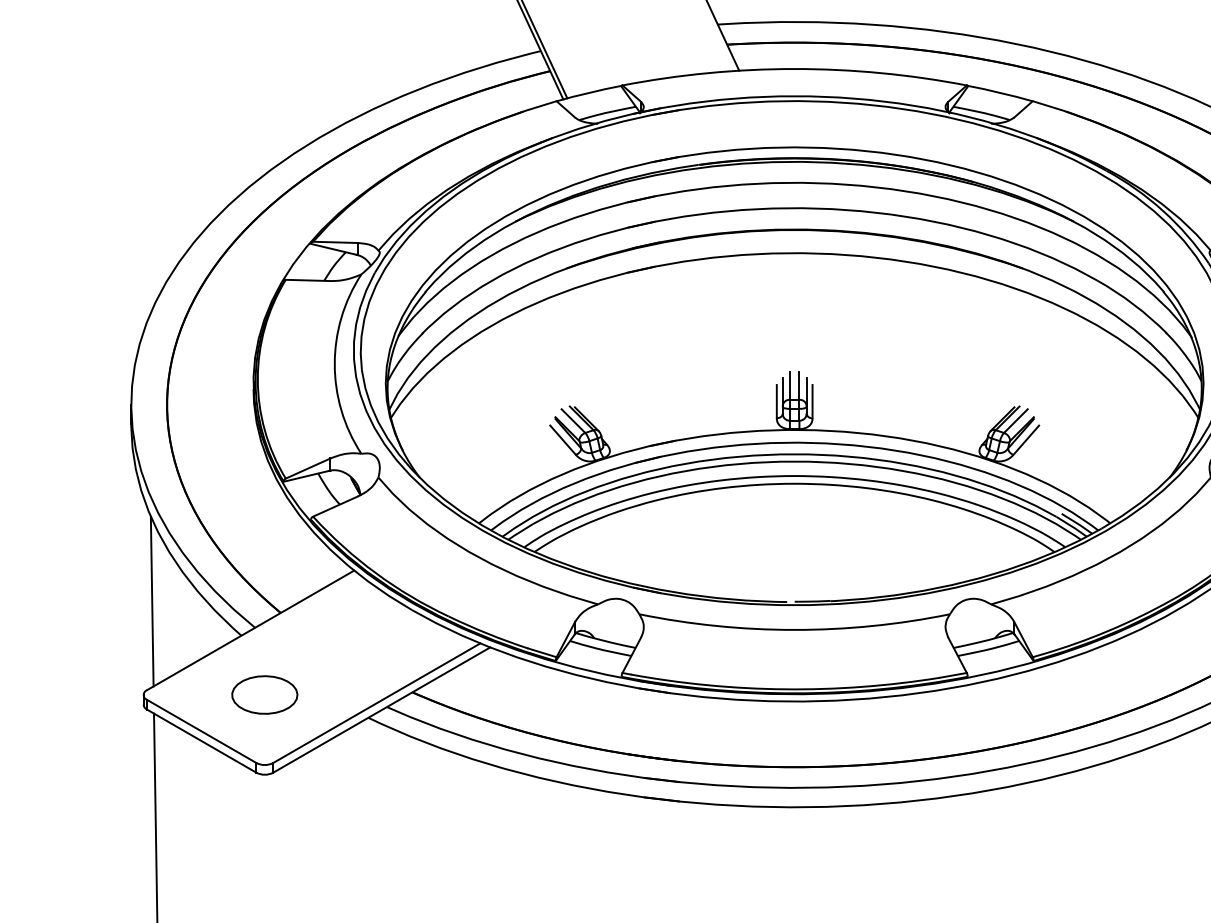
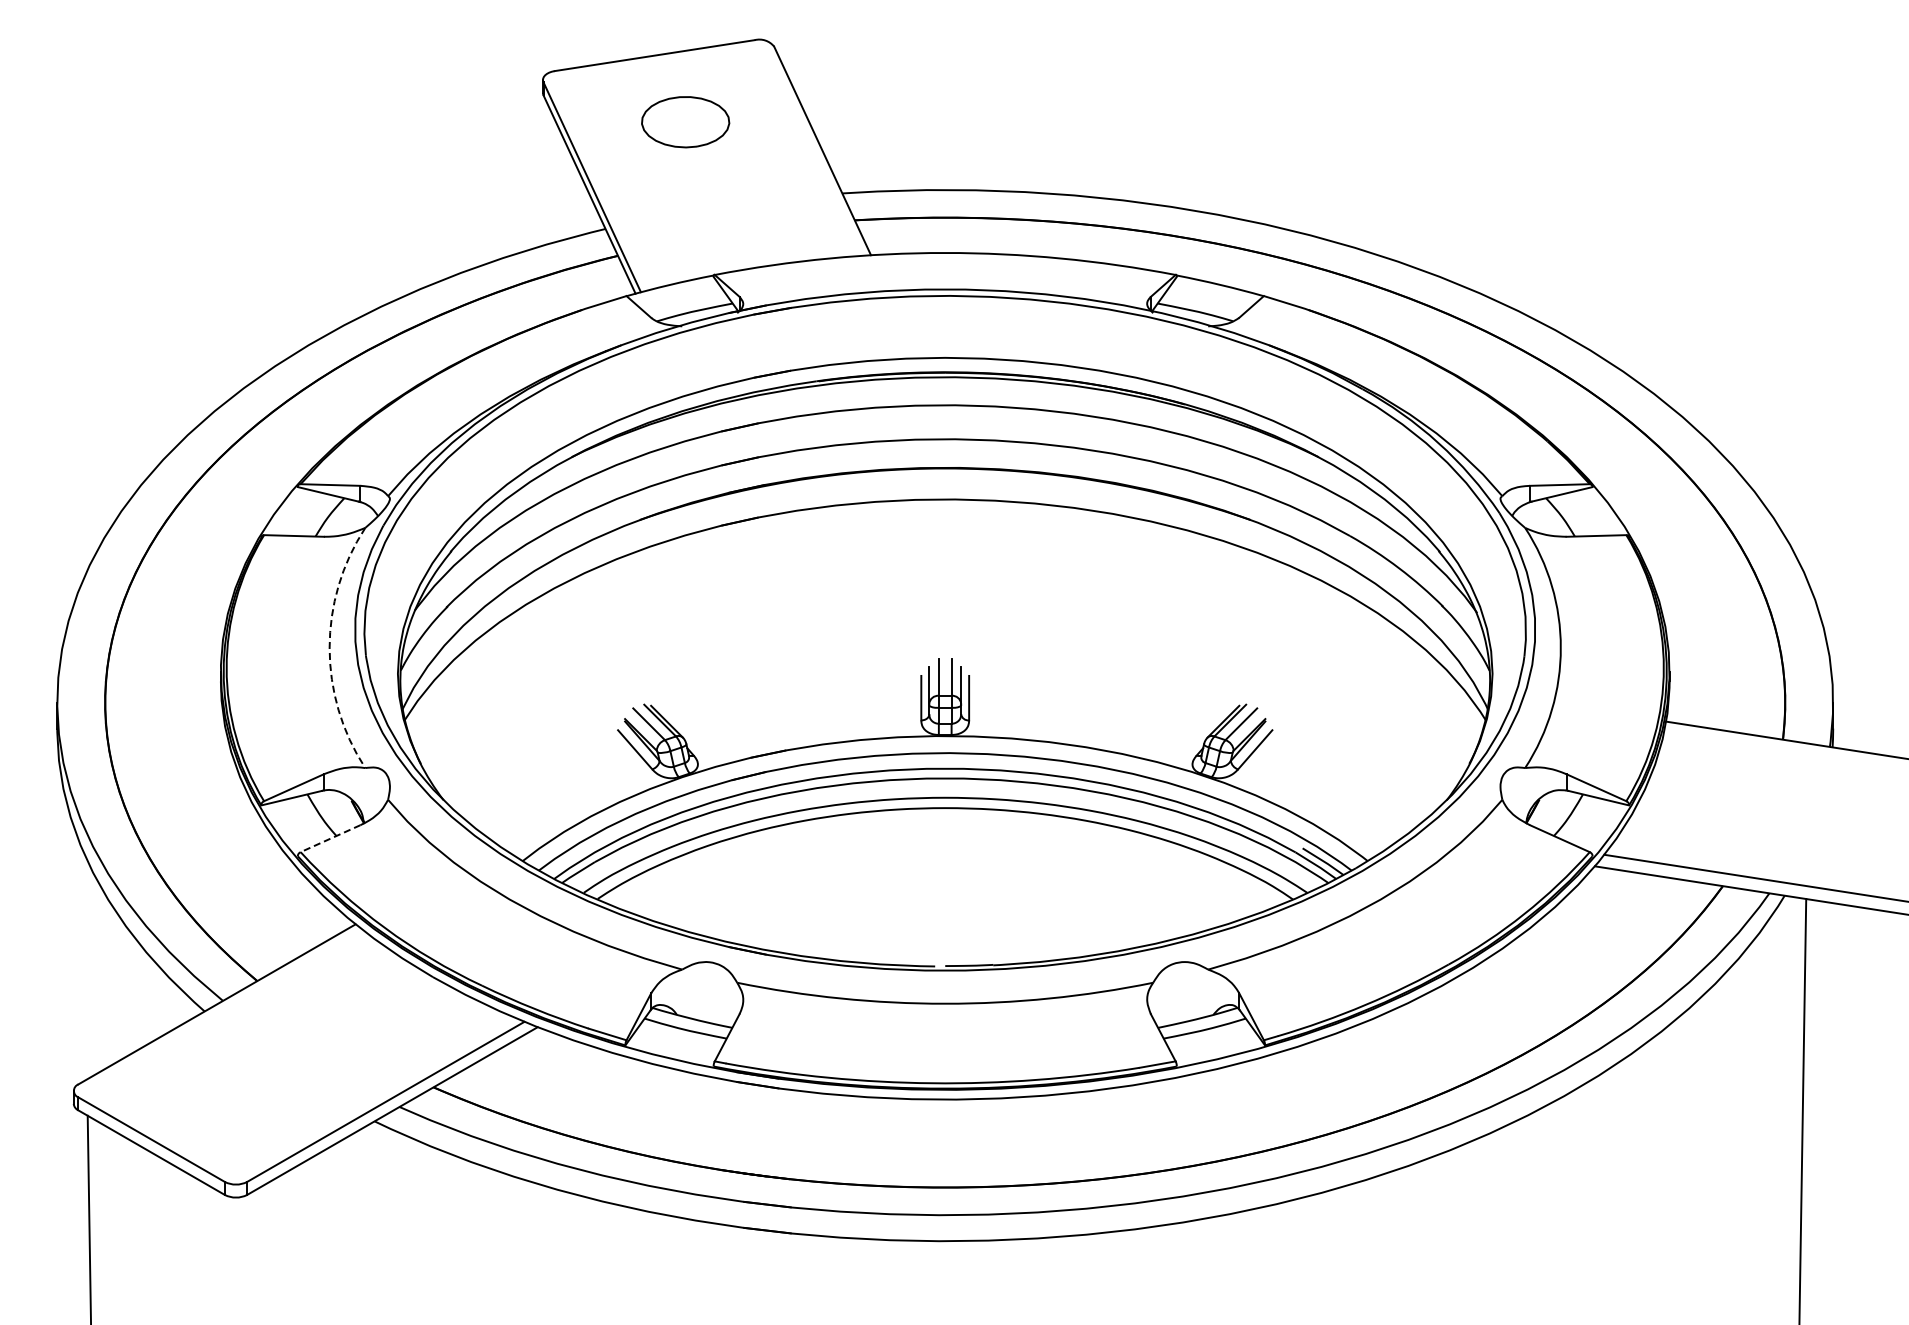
arc: (334, 363) -> (329, 647), solid -> dashed
line: (335, 506) -> (330, 838), solid -> dashed
line: (152, 601) -> (85, 965), removed
part: (264, 694) -> (235, 1090), removed

